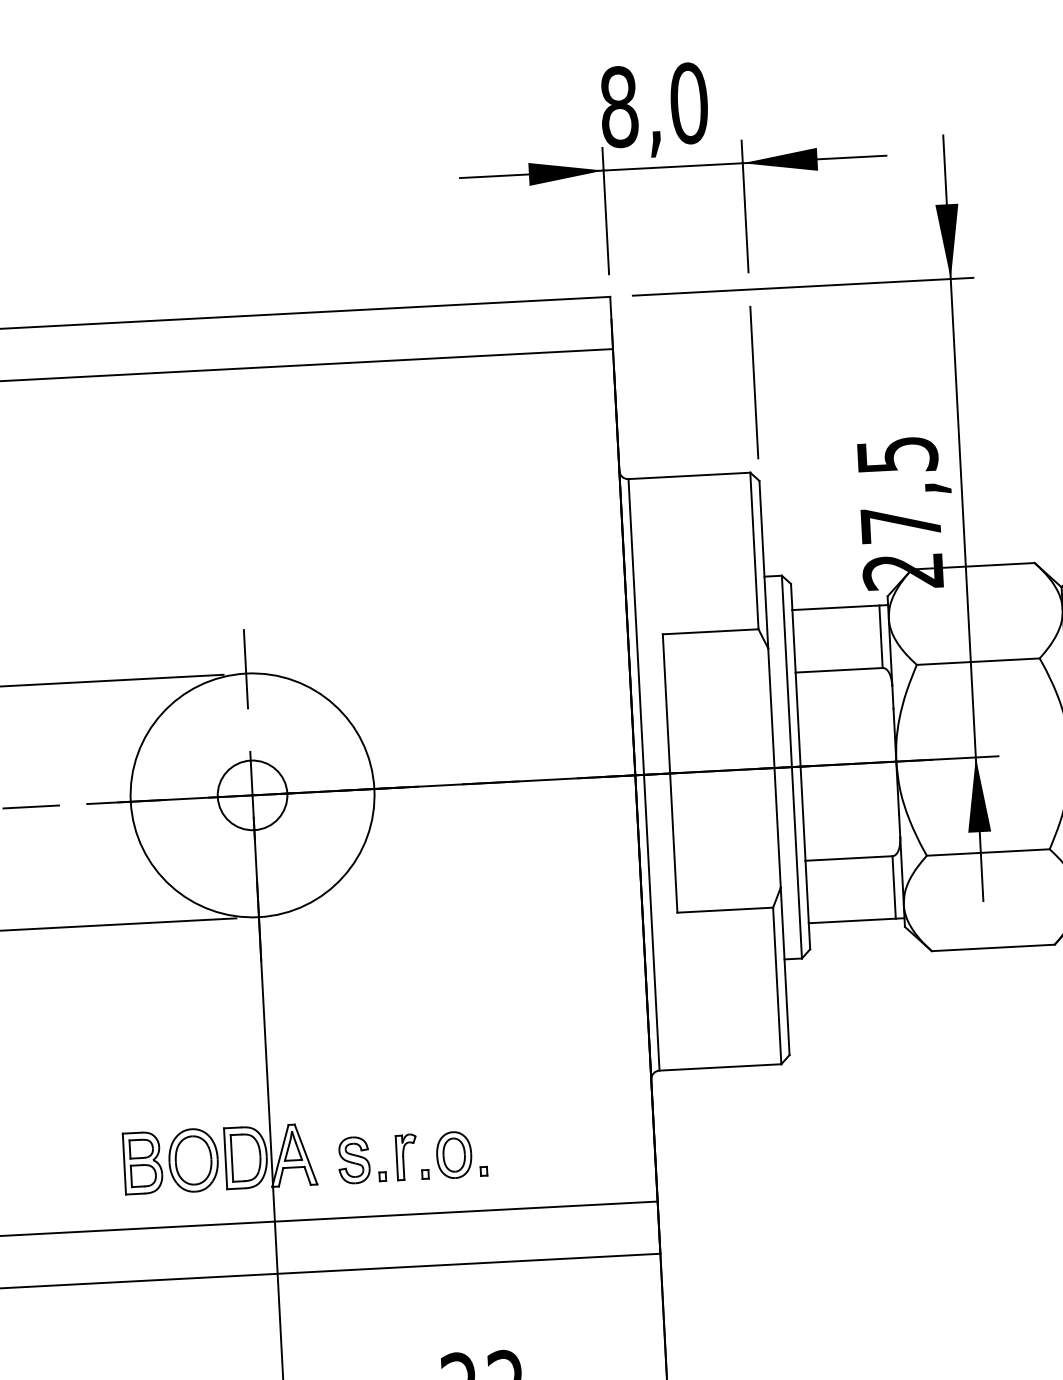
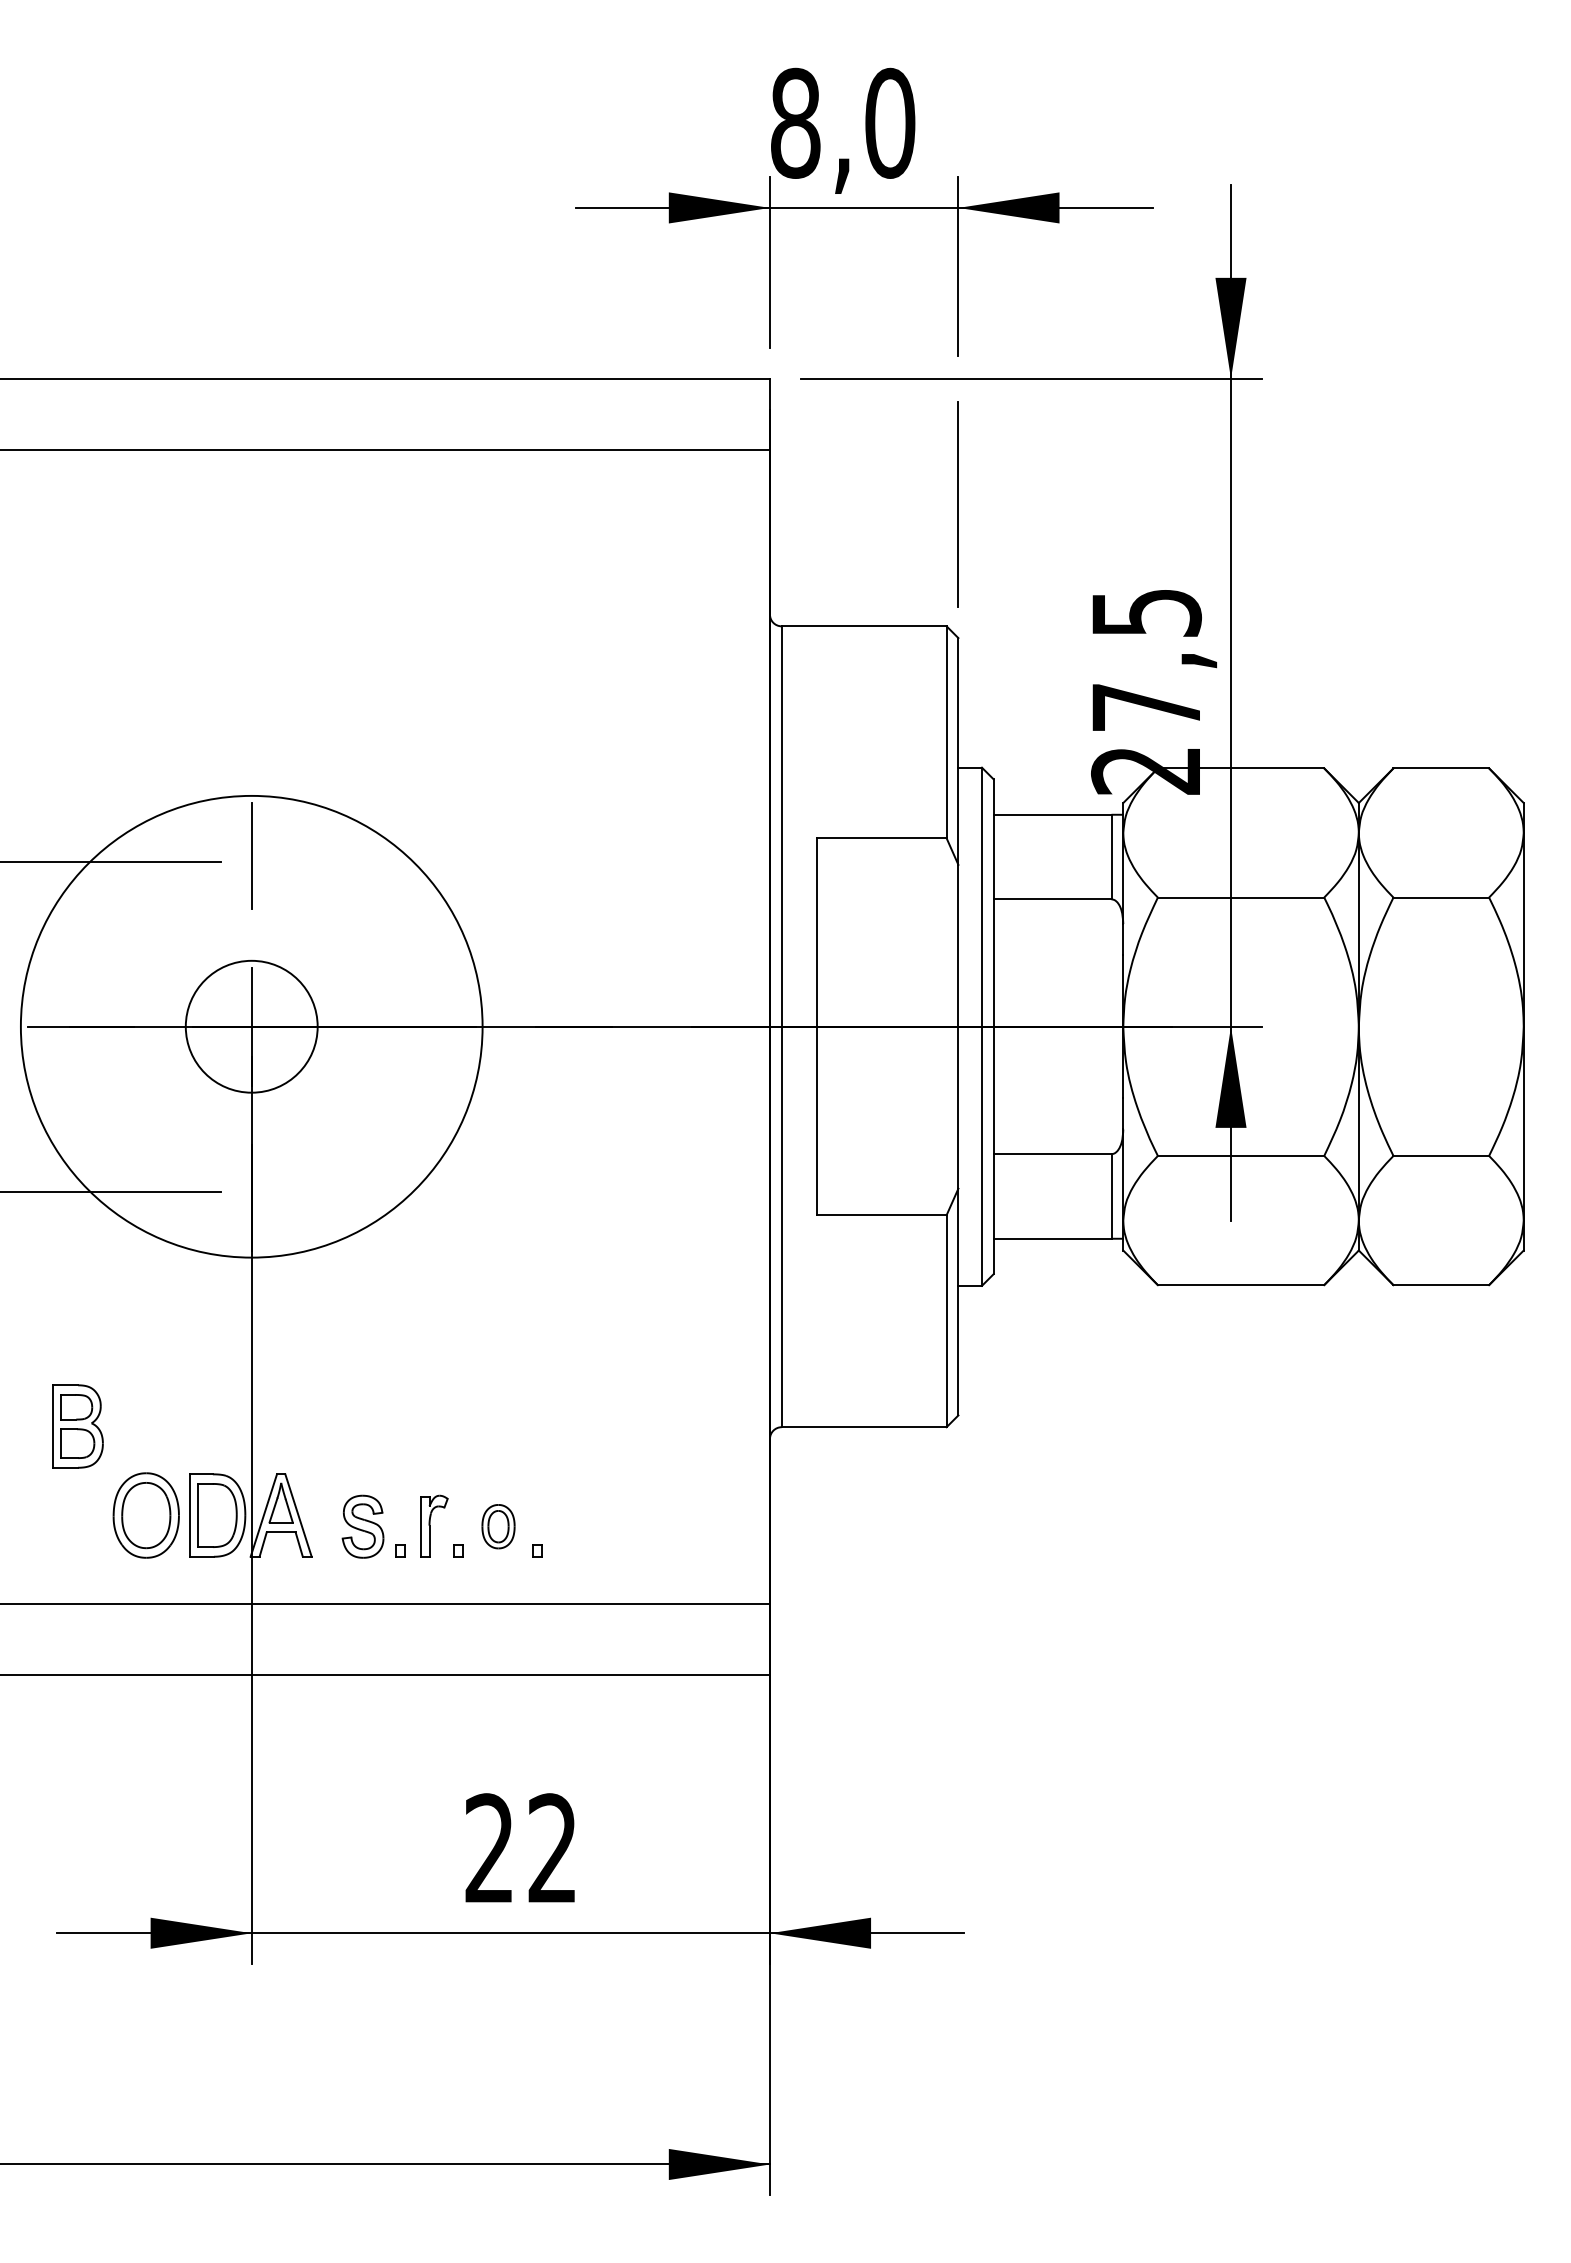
circle: (252, 795) -> (251, 1026), size x1.4
circle: (252, 795) -> (251, 1026), size x1.4
part: (454, 1154) -> (498, 1526), size x0.7
part: (142, 1163) -> (77, 1426), moved

